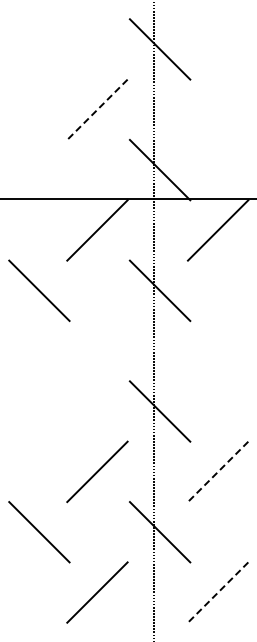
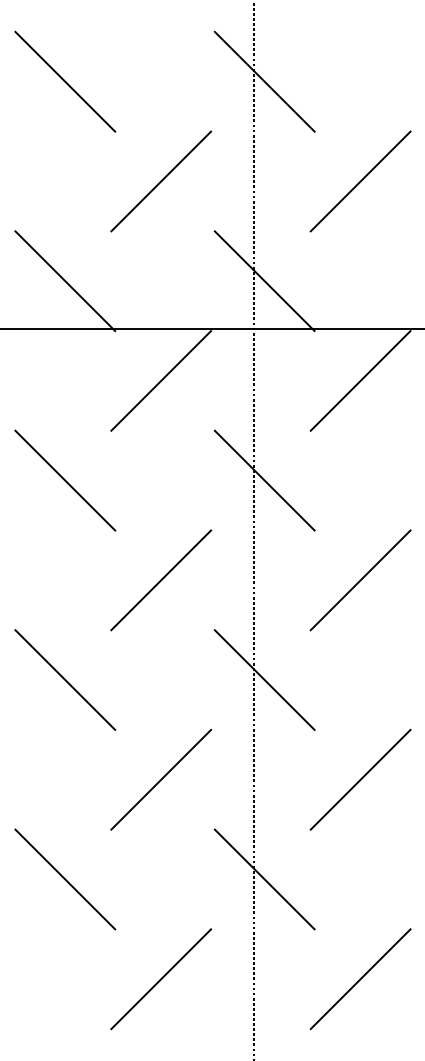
line: (39, 49) -> (65, 81), added
line: (97, 109) -> (161, 181), dashed -> solid
line: (217, 109) -> (359, 181), added
line: (39, 169) -> (65, 280), added
line: (97, 350) -> (161, 579), added
line: (217, 350) -> (359, 579), added
line: (39, 411) -> (65, 680), added
line: (218, 471) -> (361, 779), dashed -> solid
line: (218, 592) -> (361, 979), dashed -> solid

